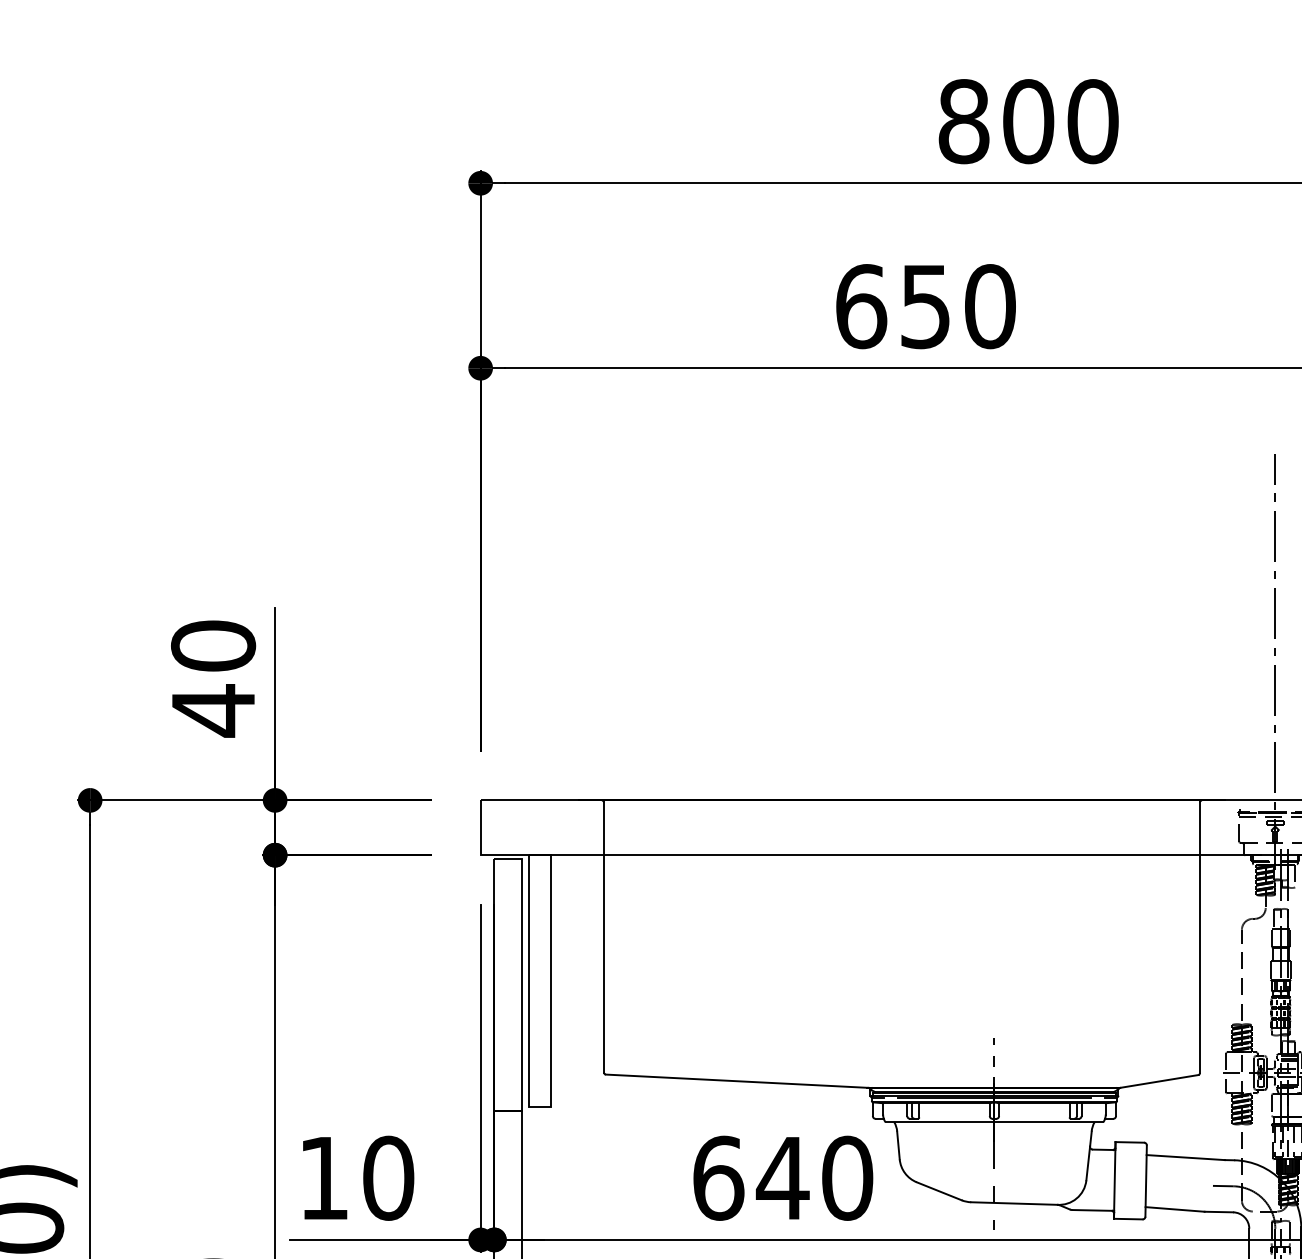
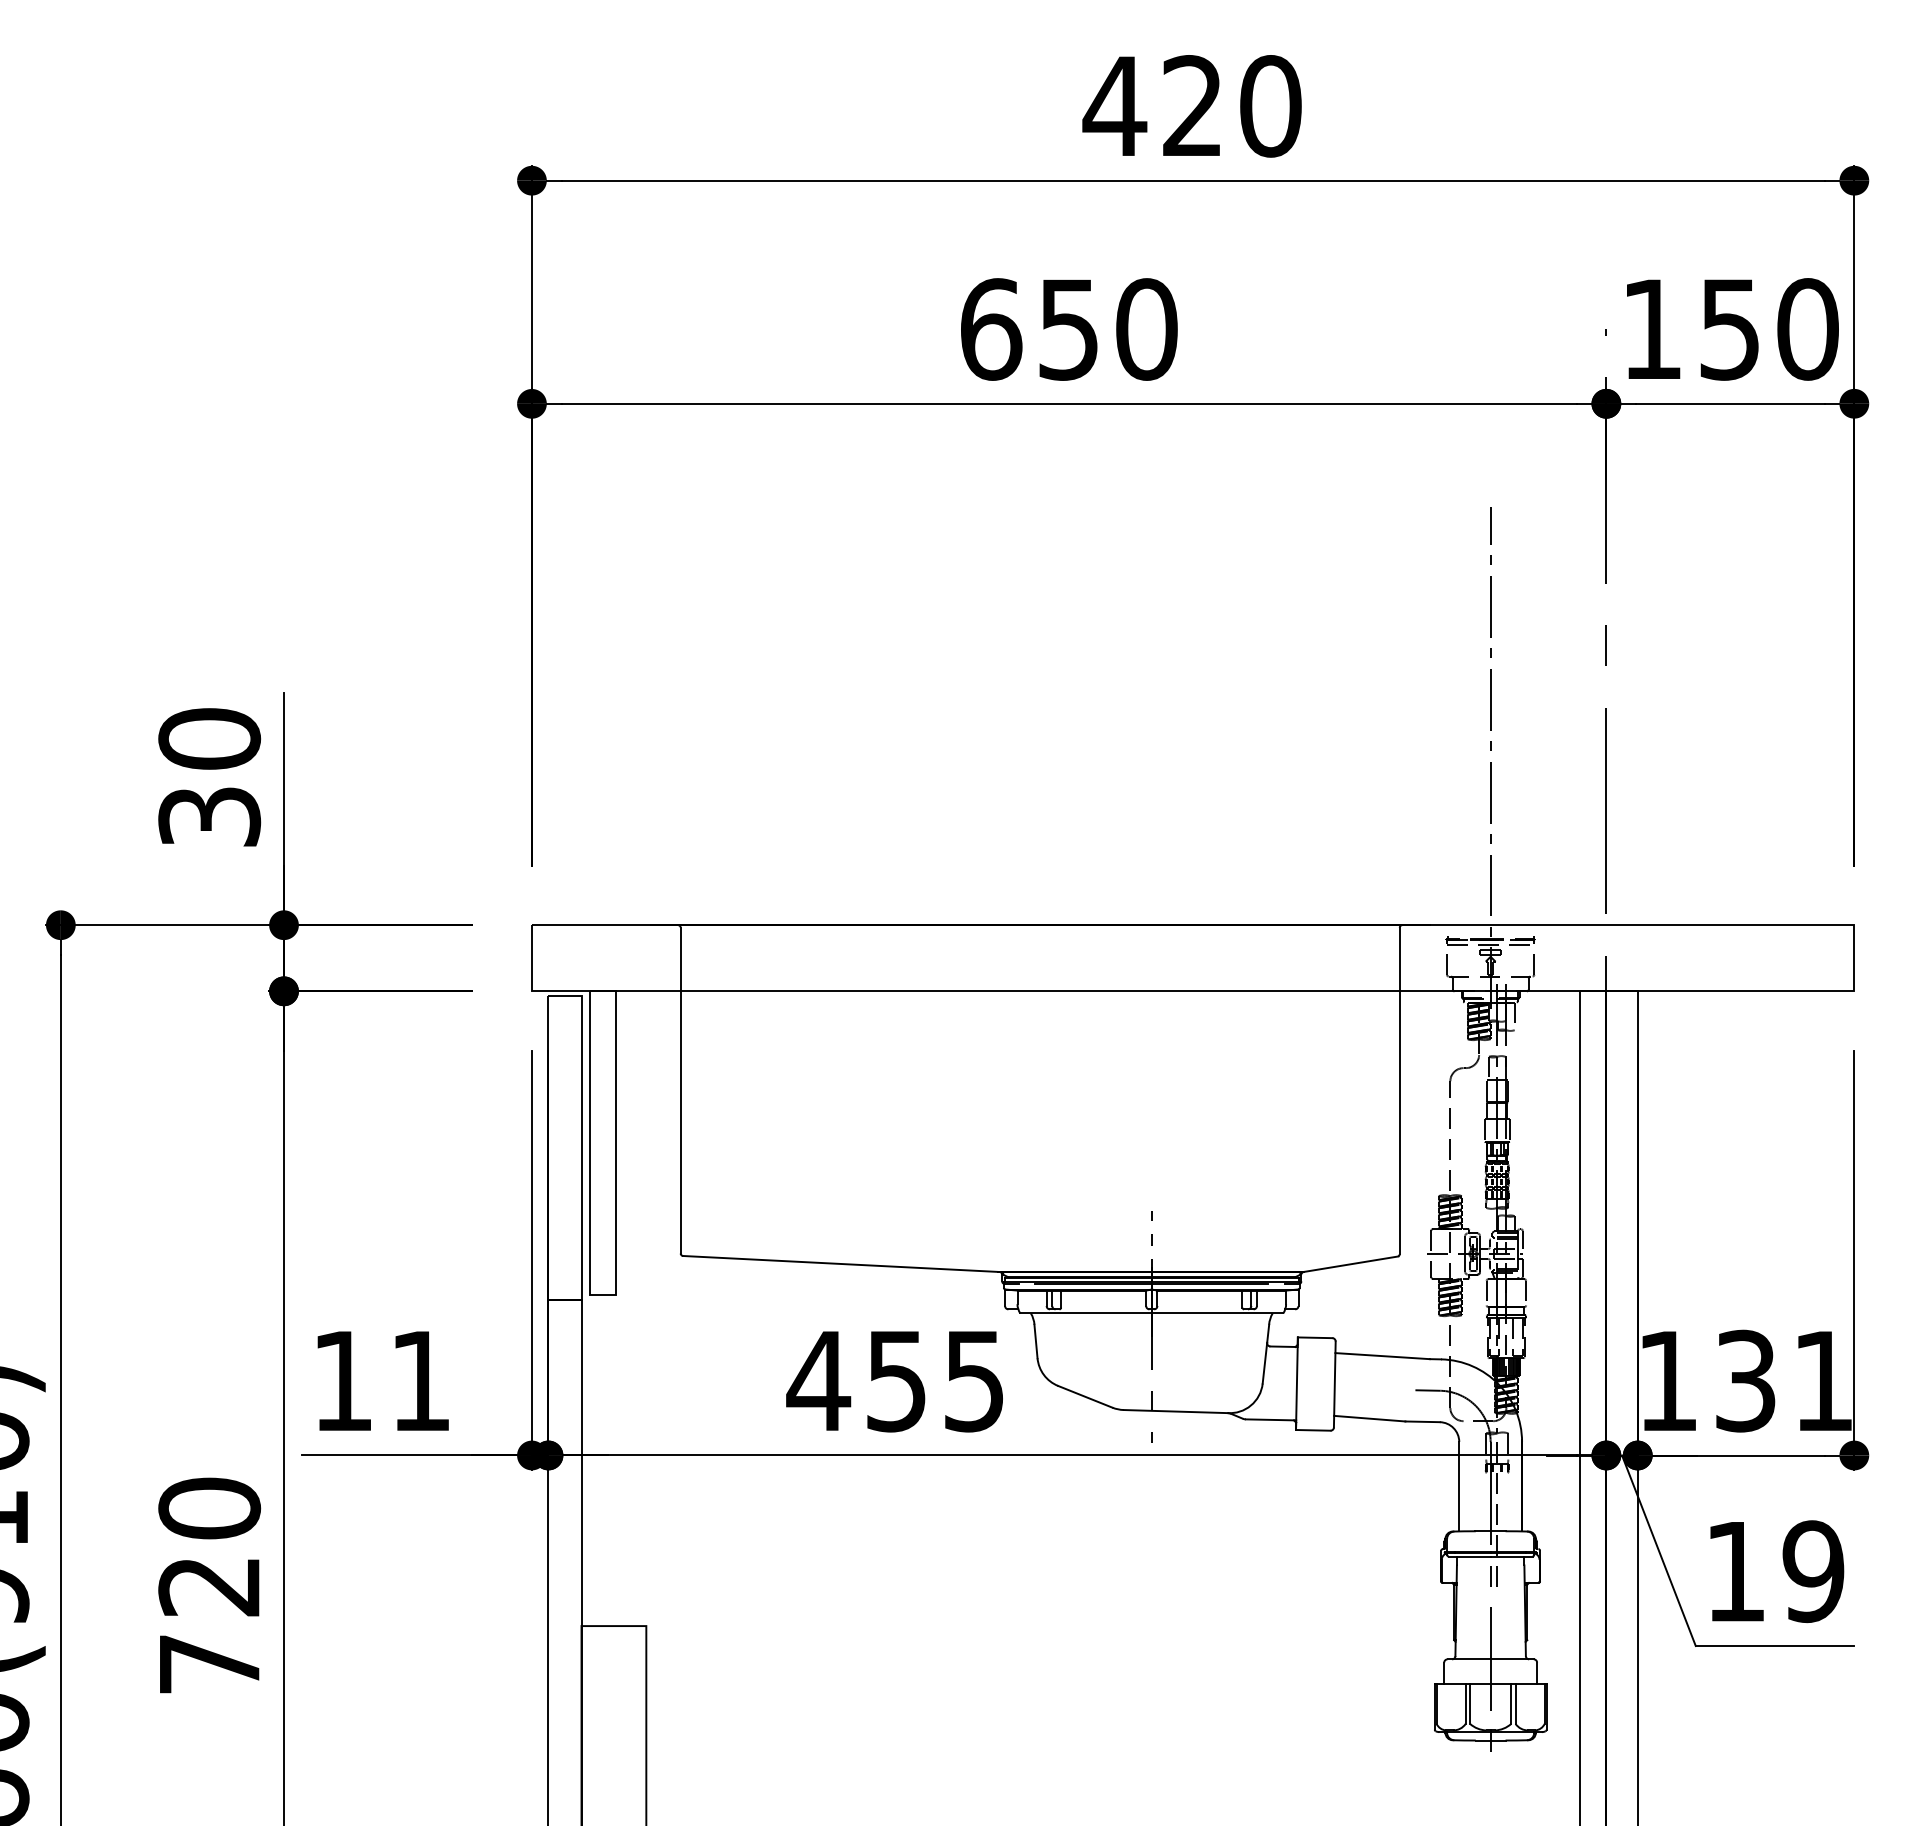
text: (995, 121) -> (1152, 106), 800 -> 420
text: (213, 710) -> (209, 816), 40 -> 30
text: (388, 1177) -> (420, 1380), 10 -> 11
text: (781, 1177) -> (895, 1380), 640 -> 455

